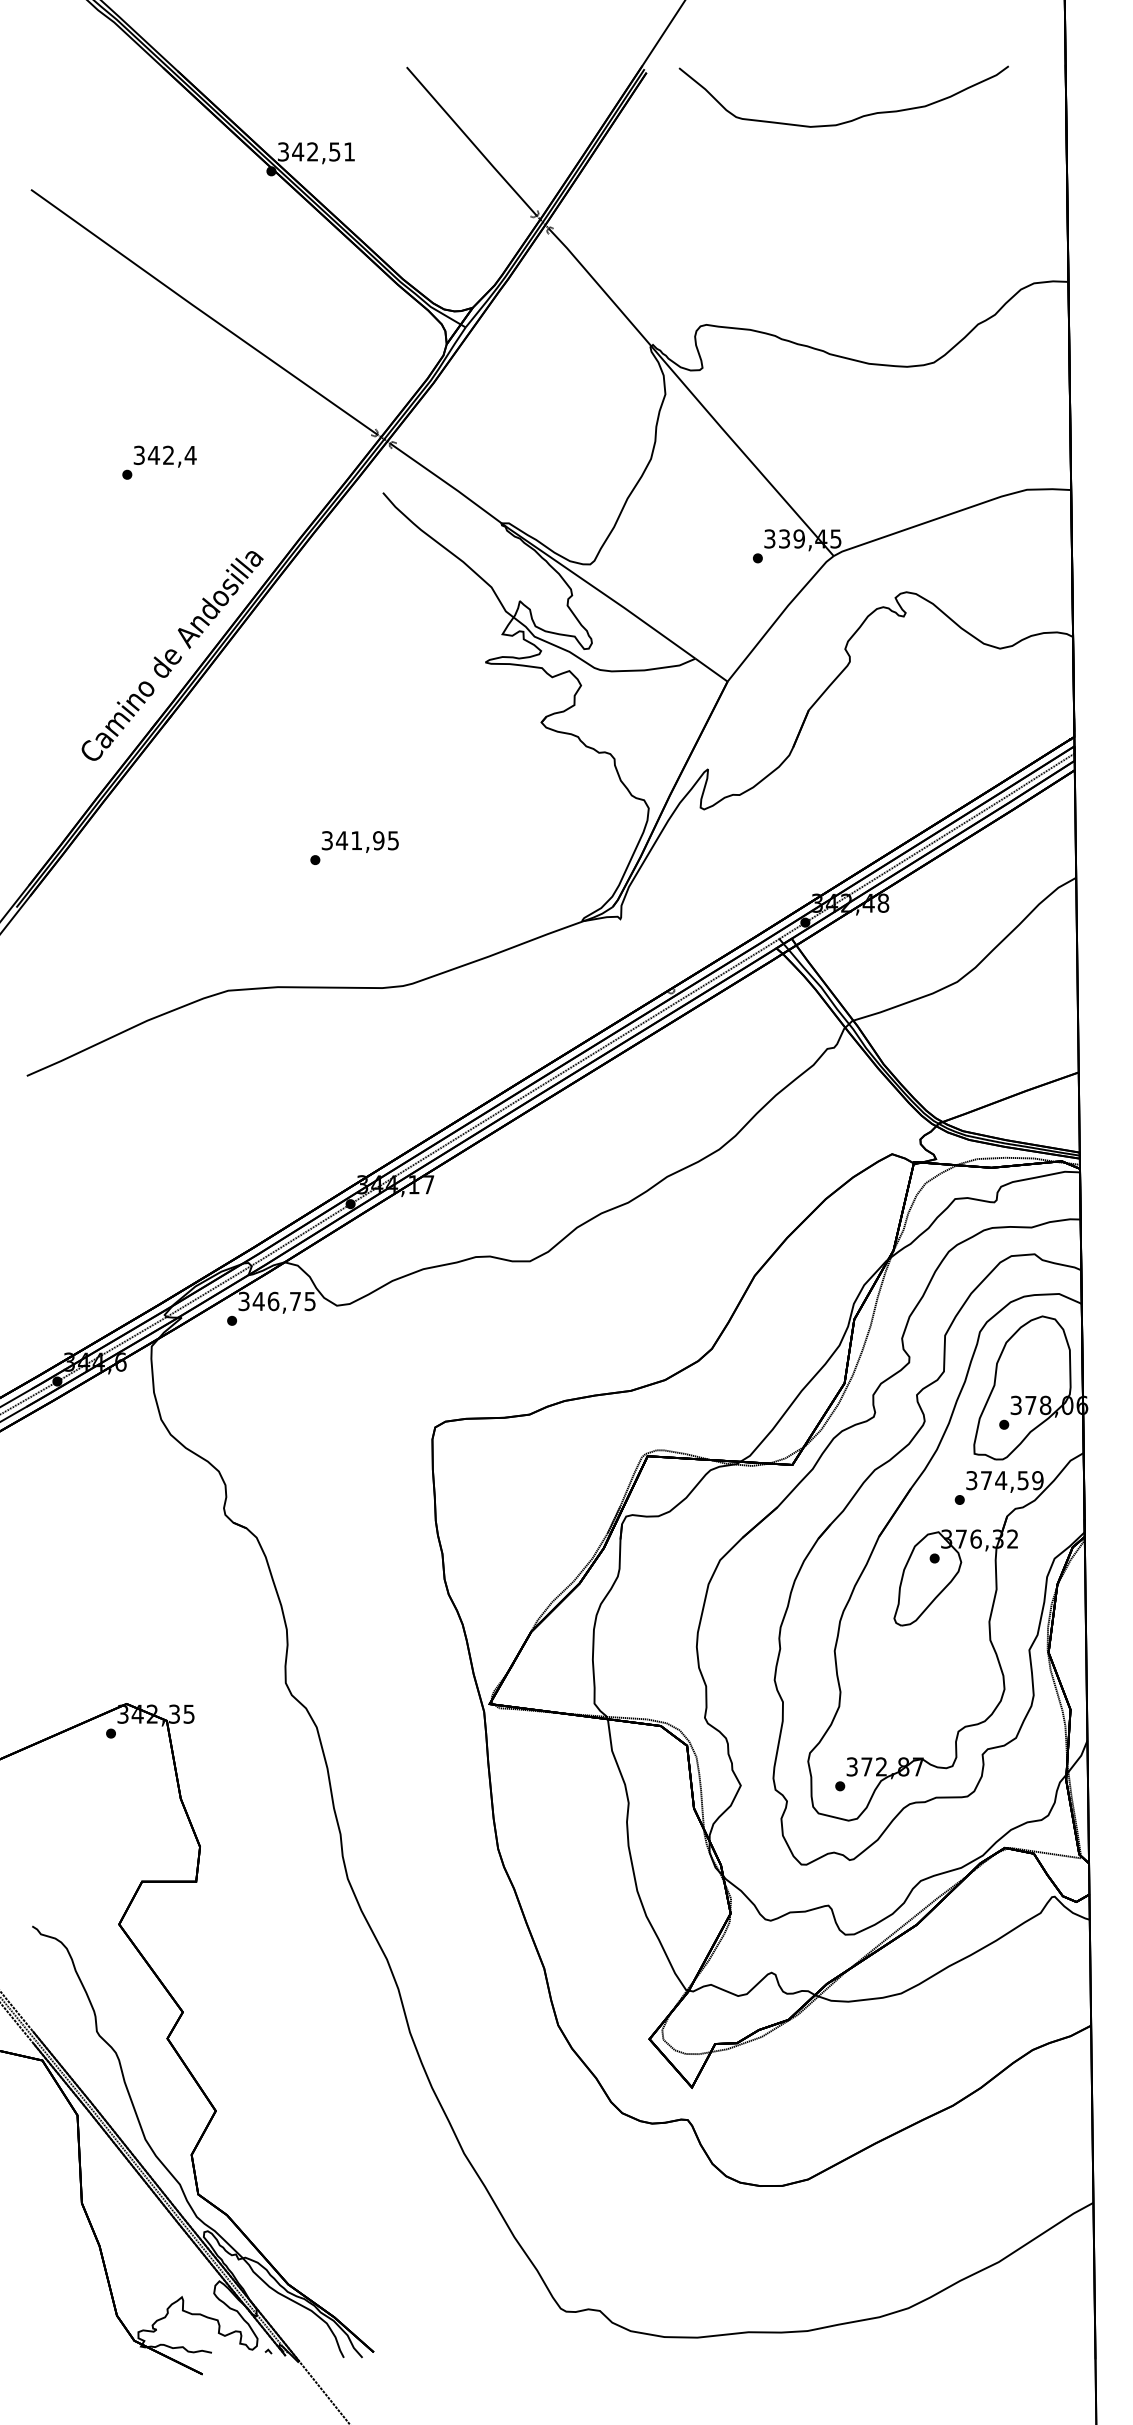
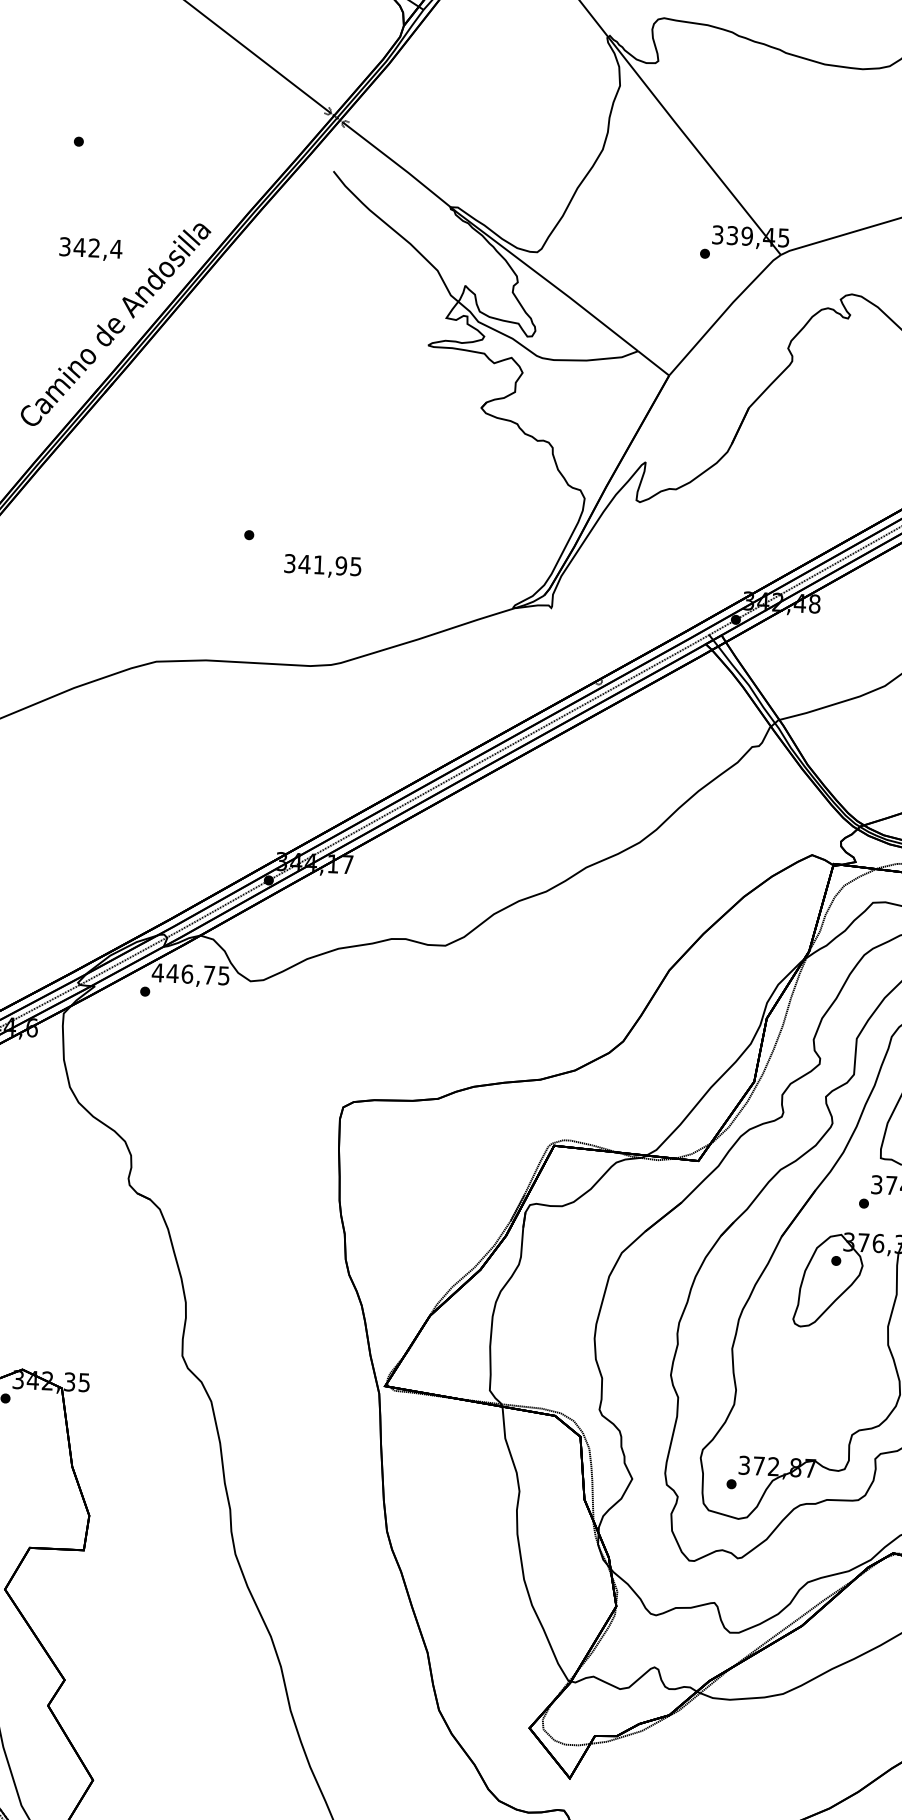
text: (164, 456) -> (90, 249), moved
text: (359, 841) -> (322, 565), moved
text: (244, 1301) -> (158, 972), 346,75 -> 446,75

